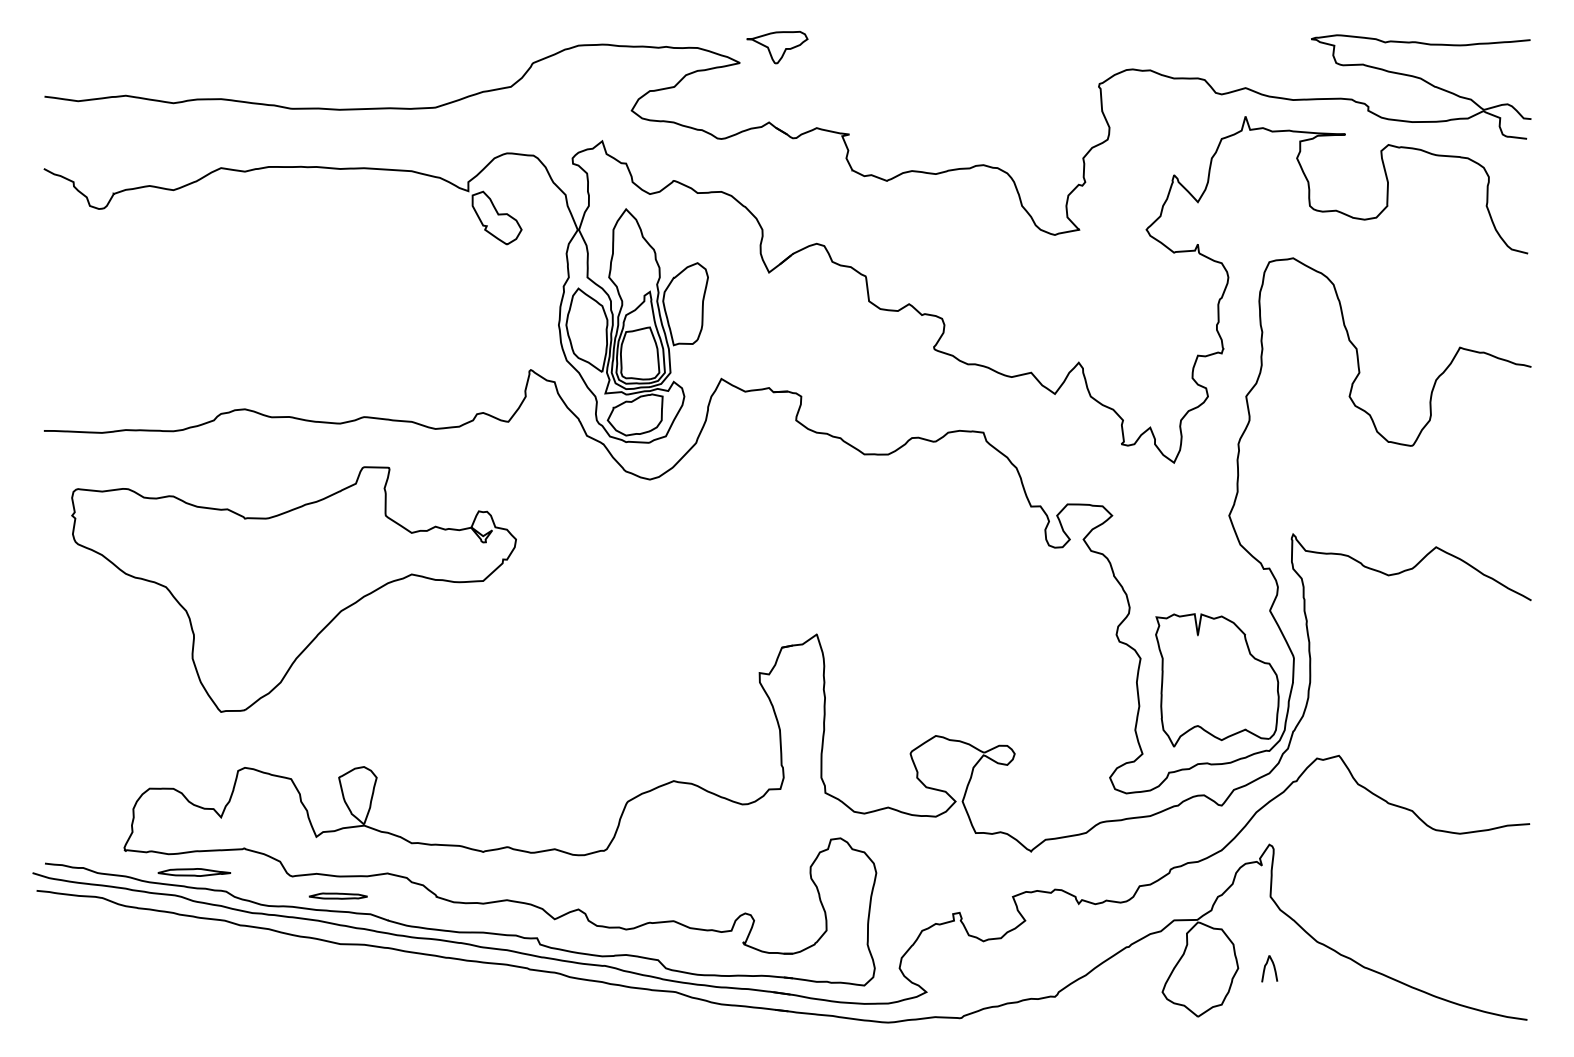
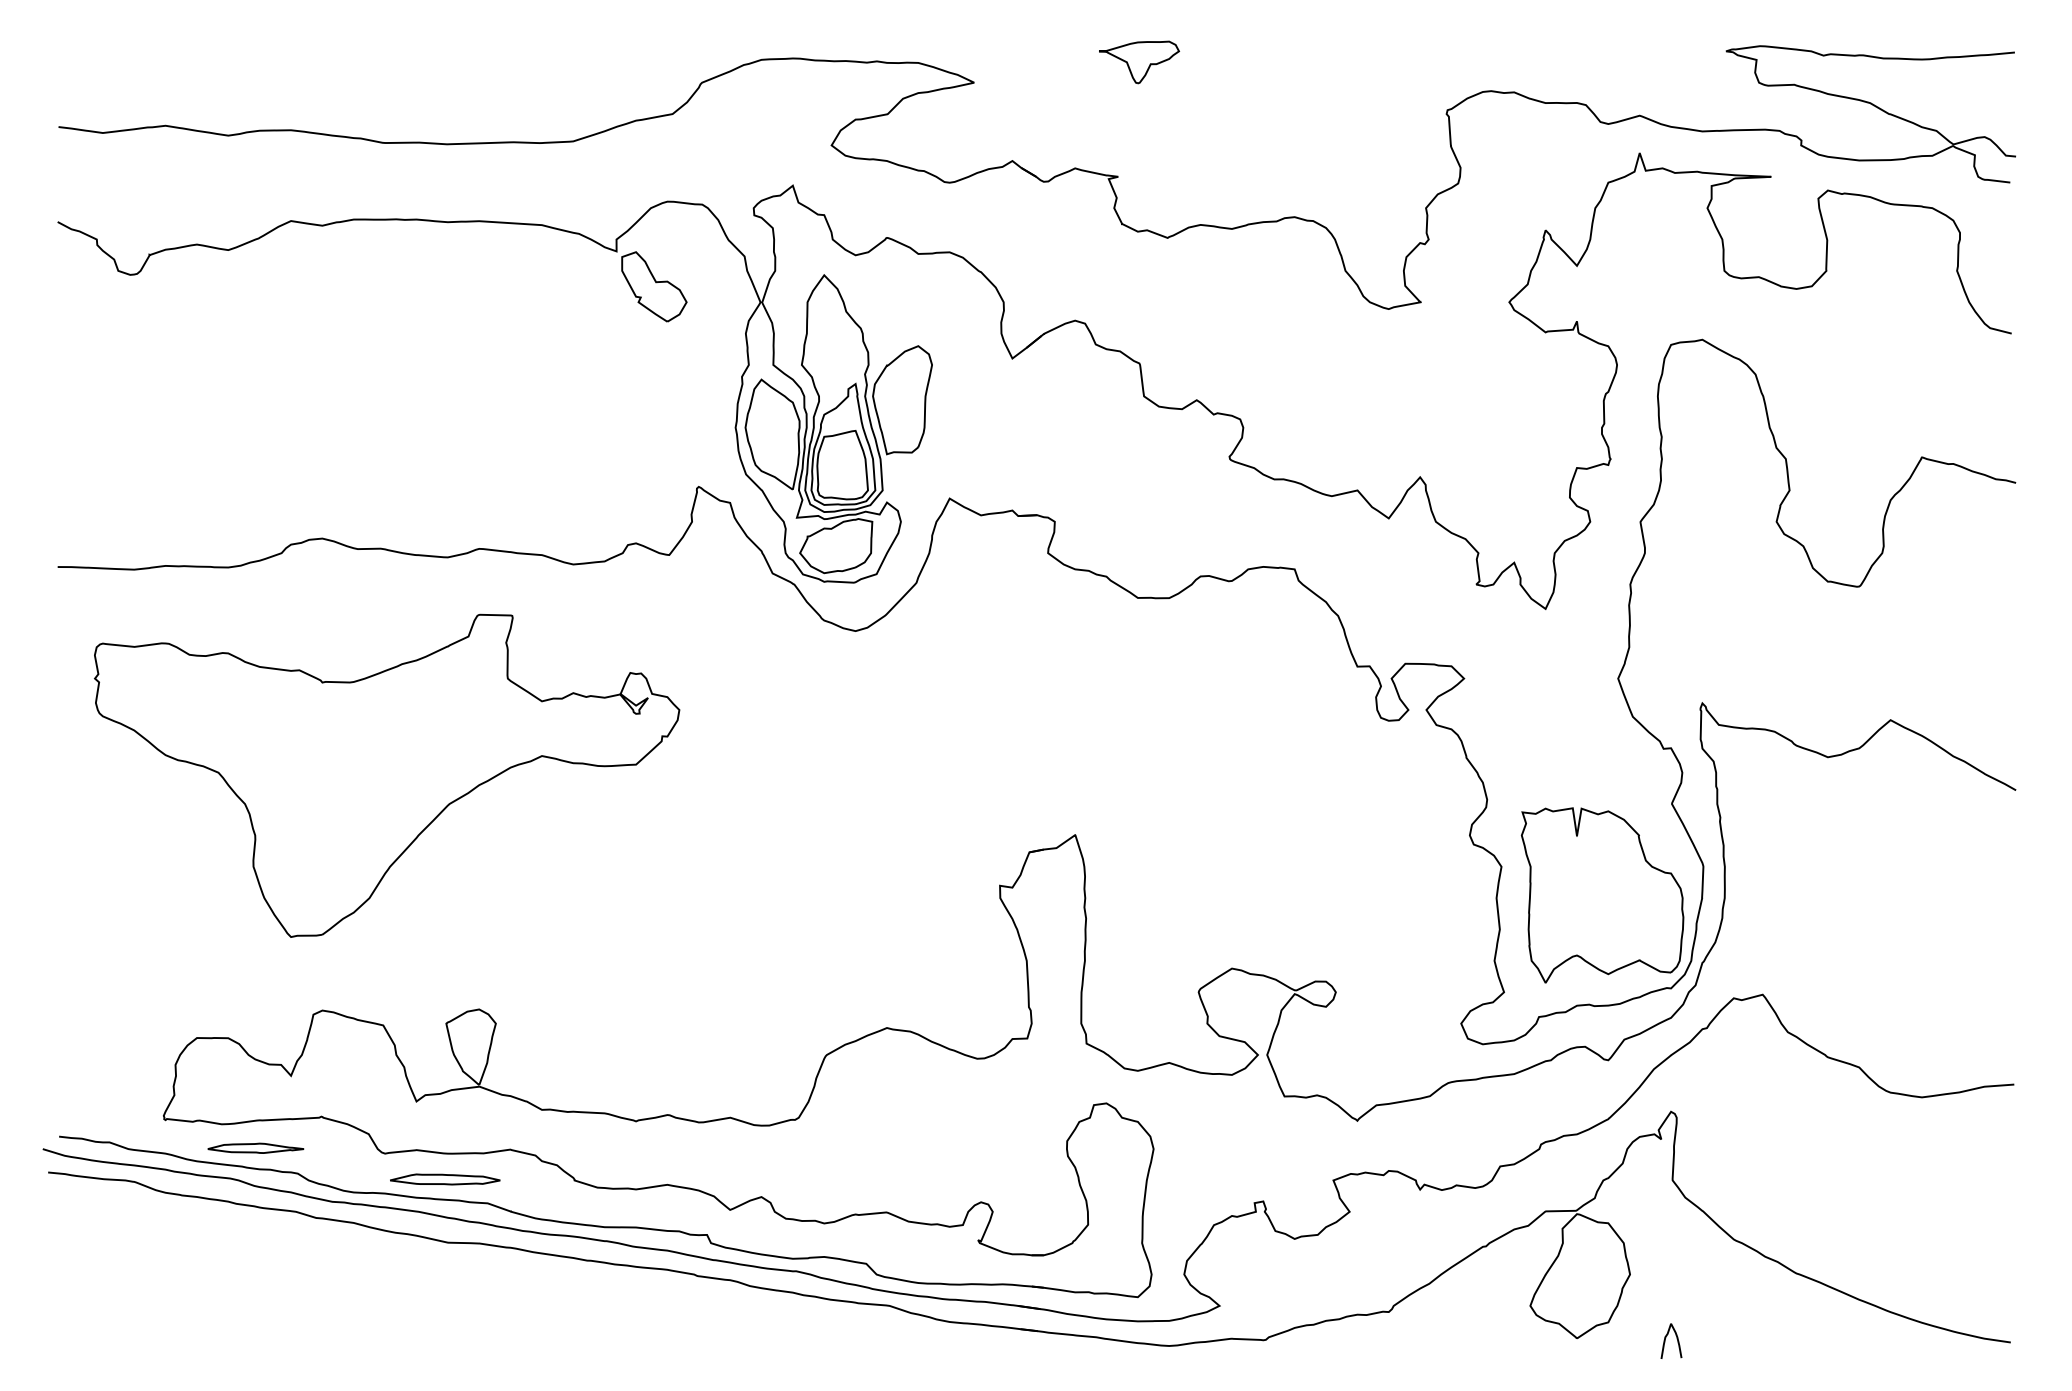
part: (777, 47) -> (1139, 62), moved
part: (338, 896) -> (445, 1179), size x1.43
curve: (1273, 966) -> (1676, 1338), moved

